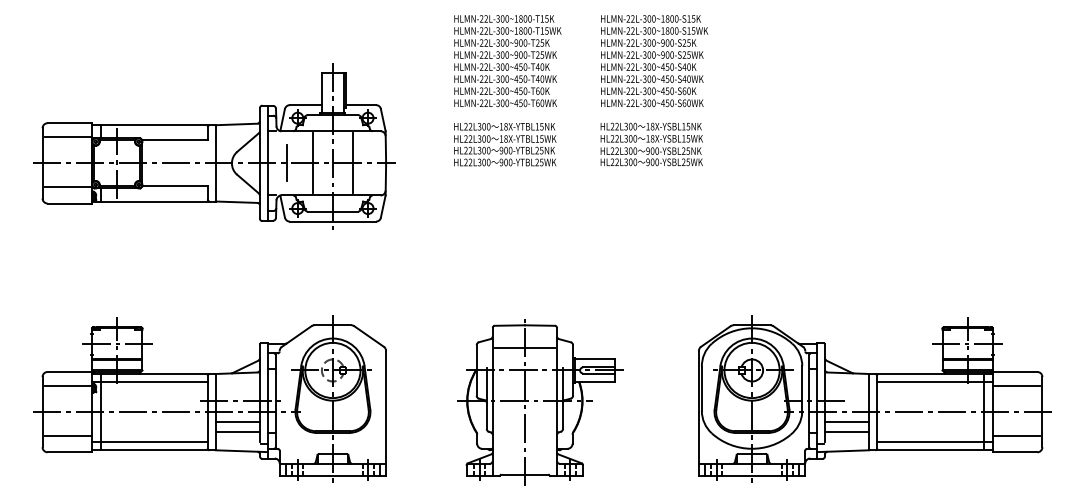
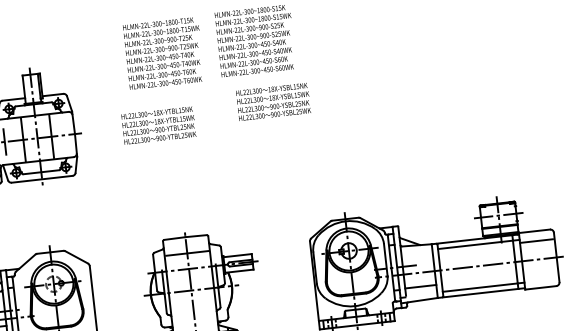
text: (507, 61) -> (163, 53), moved
text: (505, 144) -> (159, 125), moved
text: (651, 144) -> (273, 101), moved
line: (847, 421) -> (420, 279), removed
line: (1016, 436) -> (540, 276), removed

